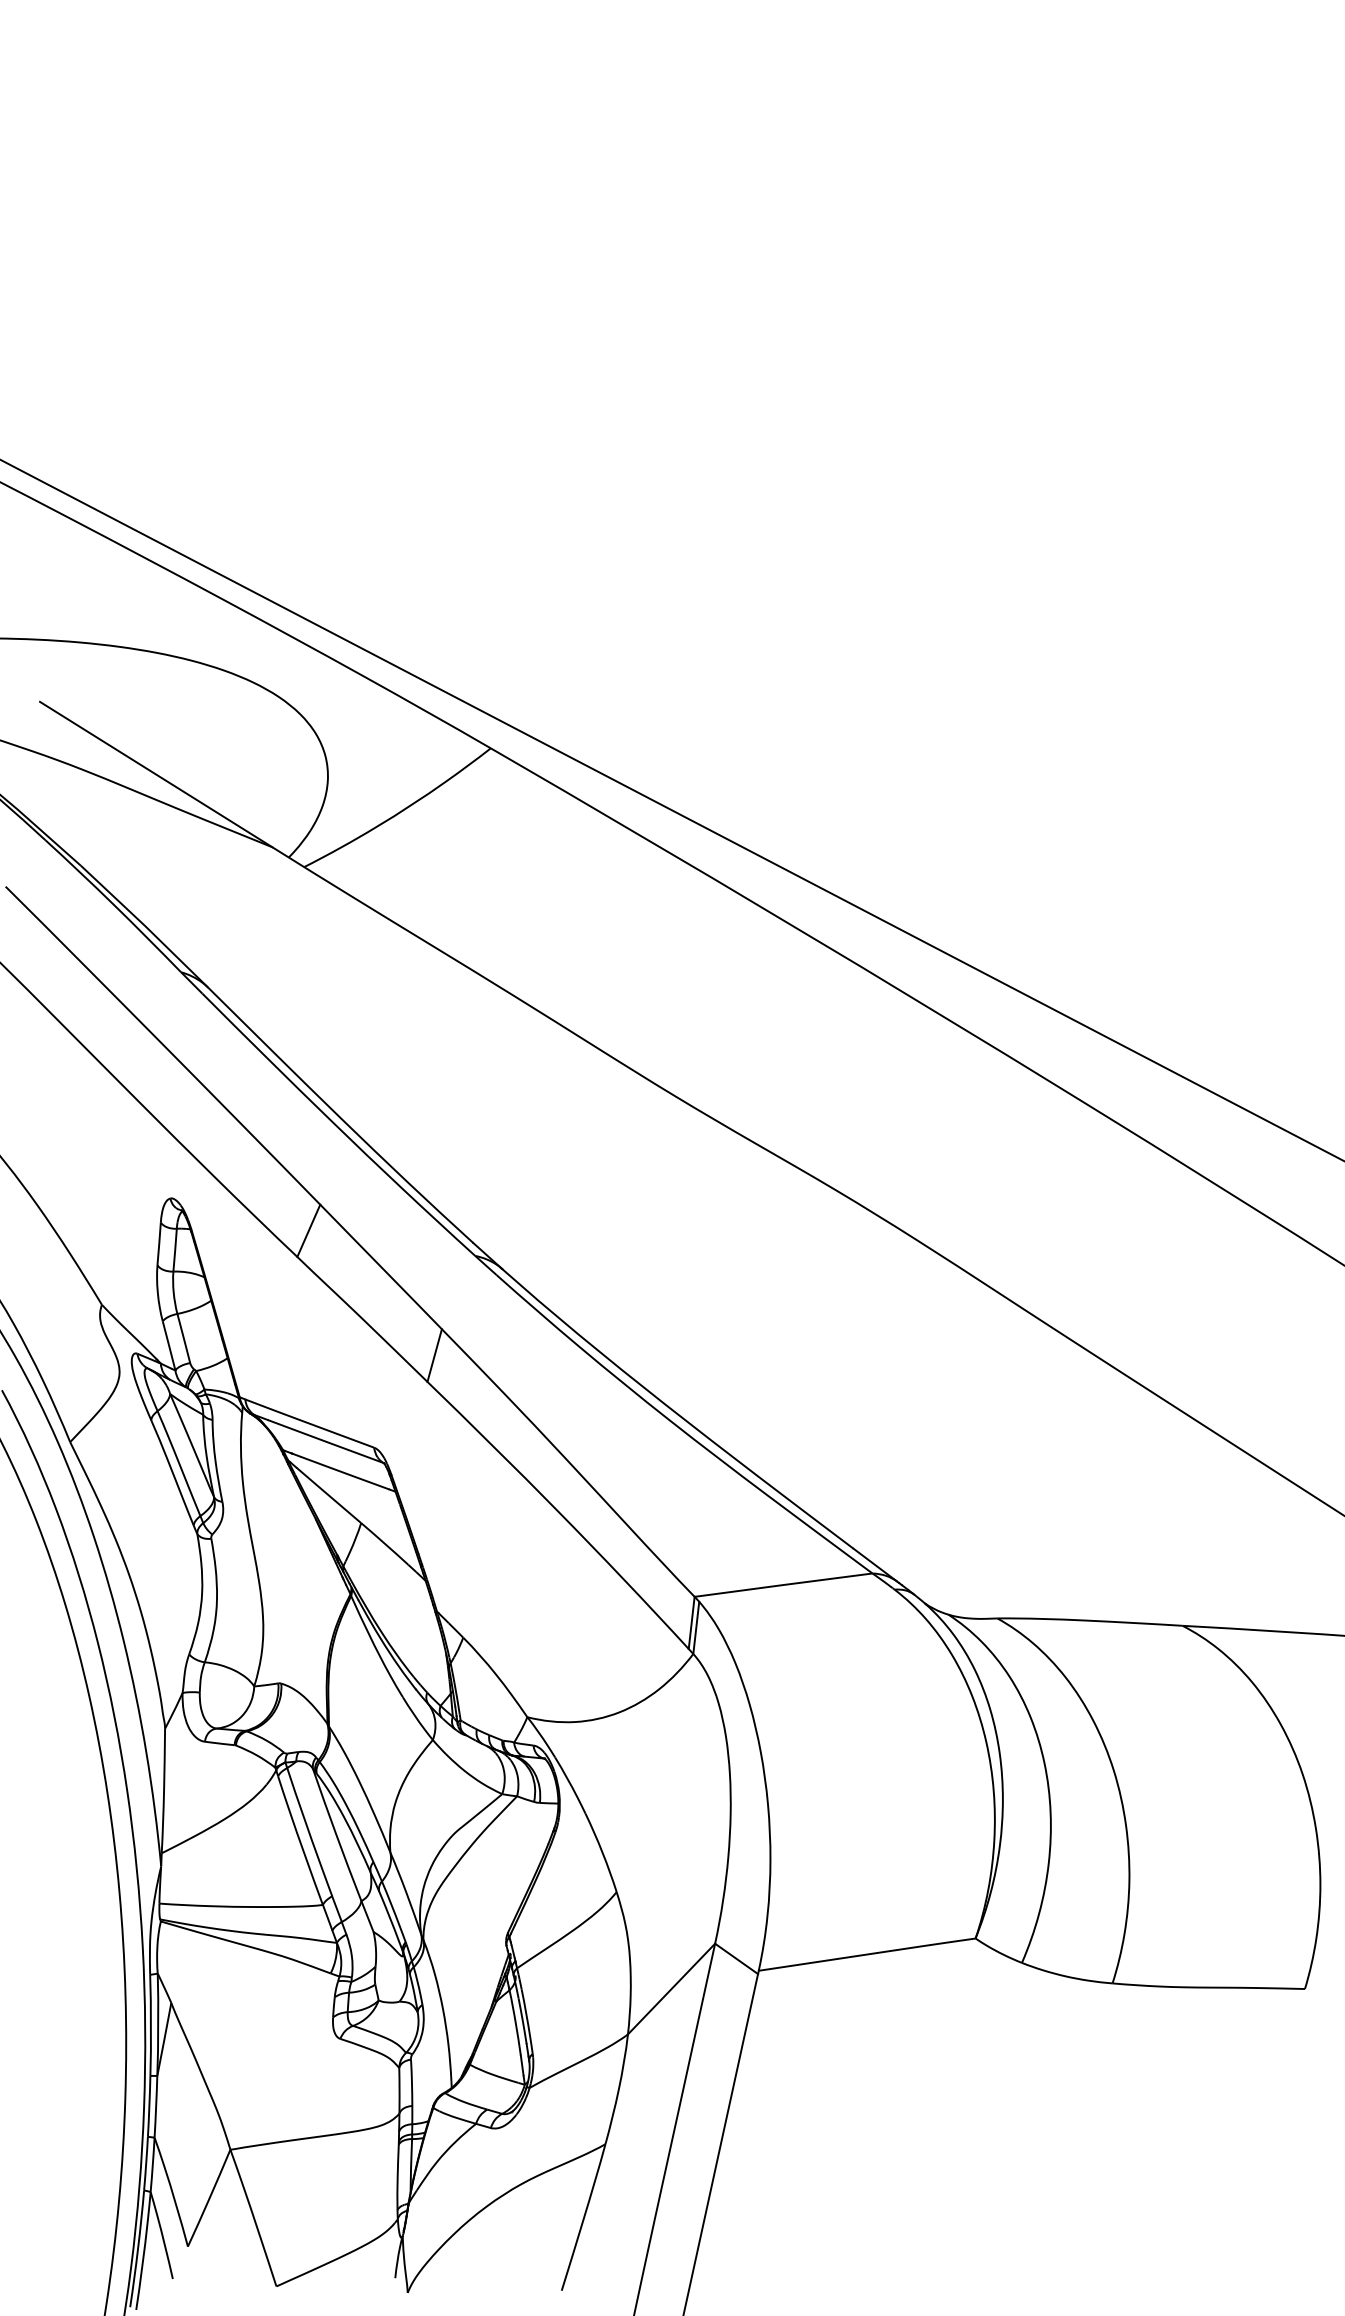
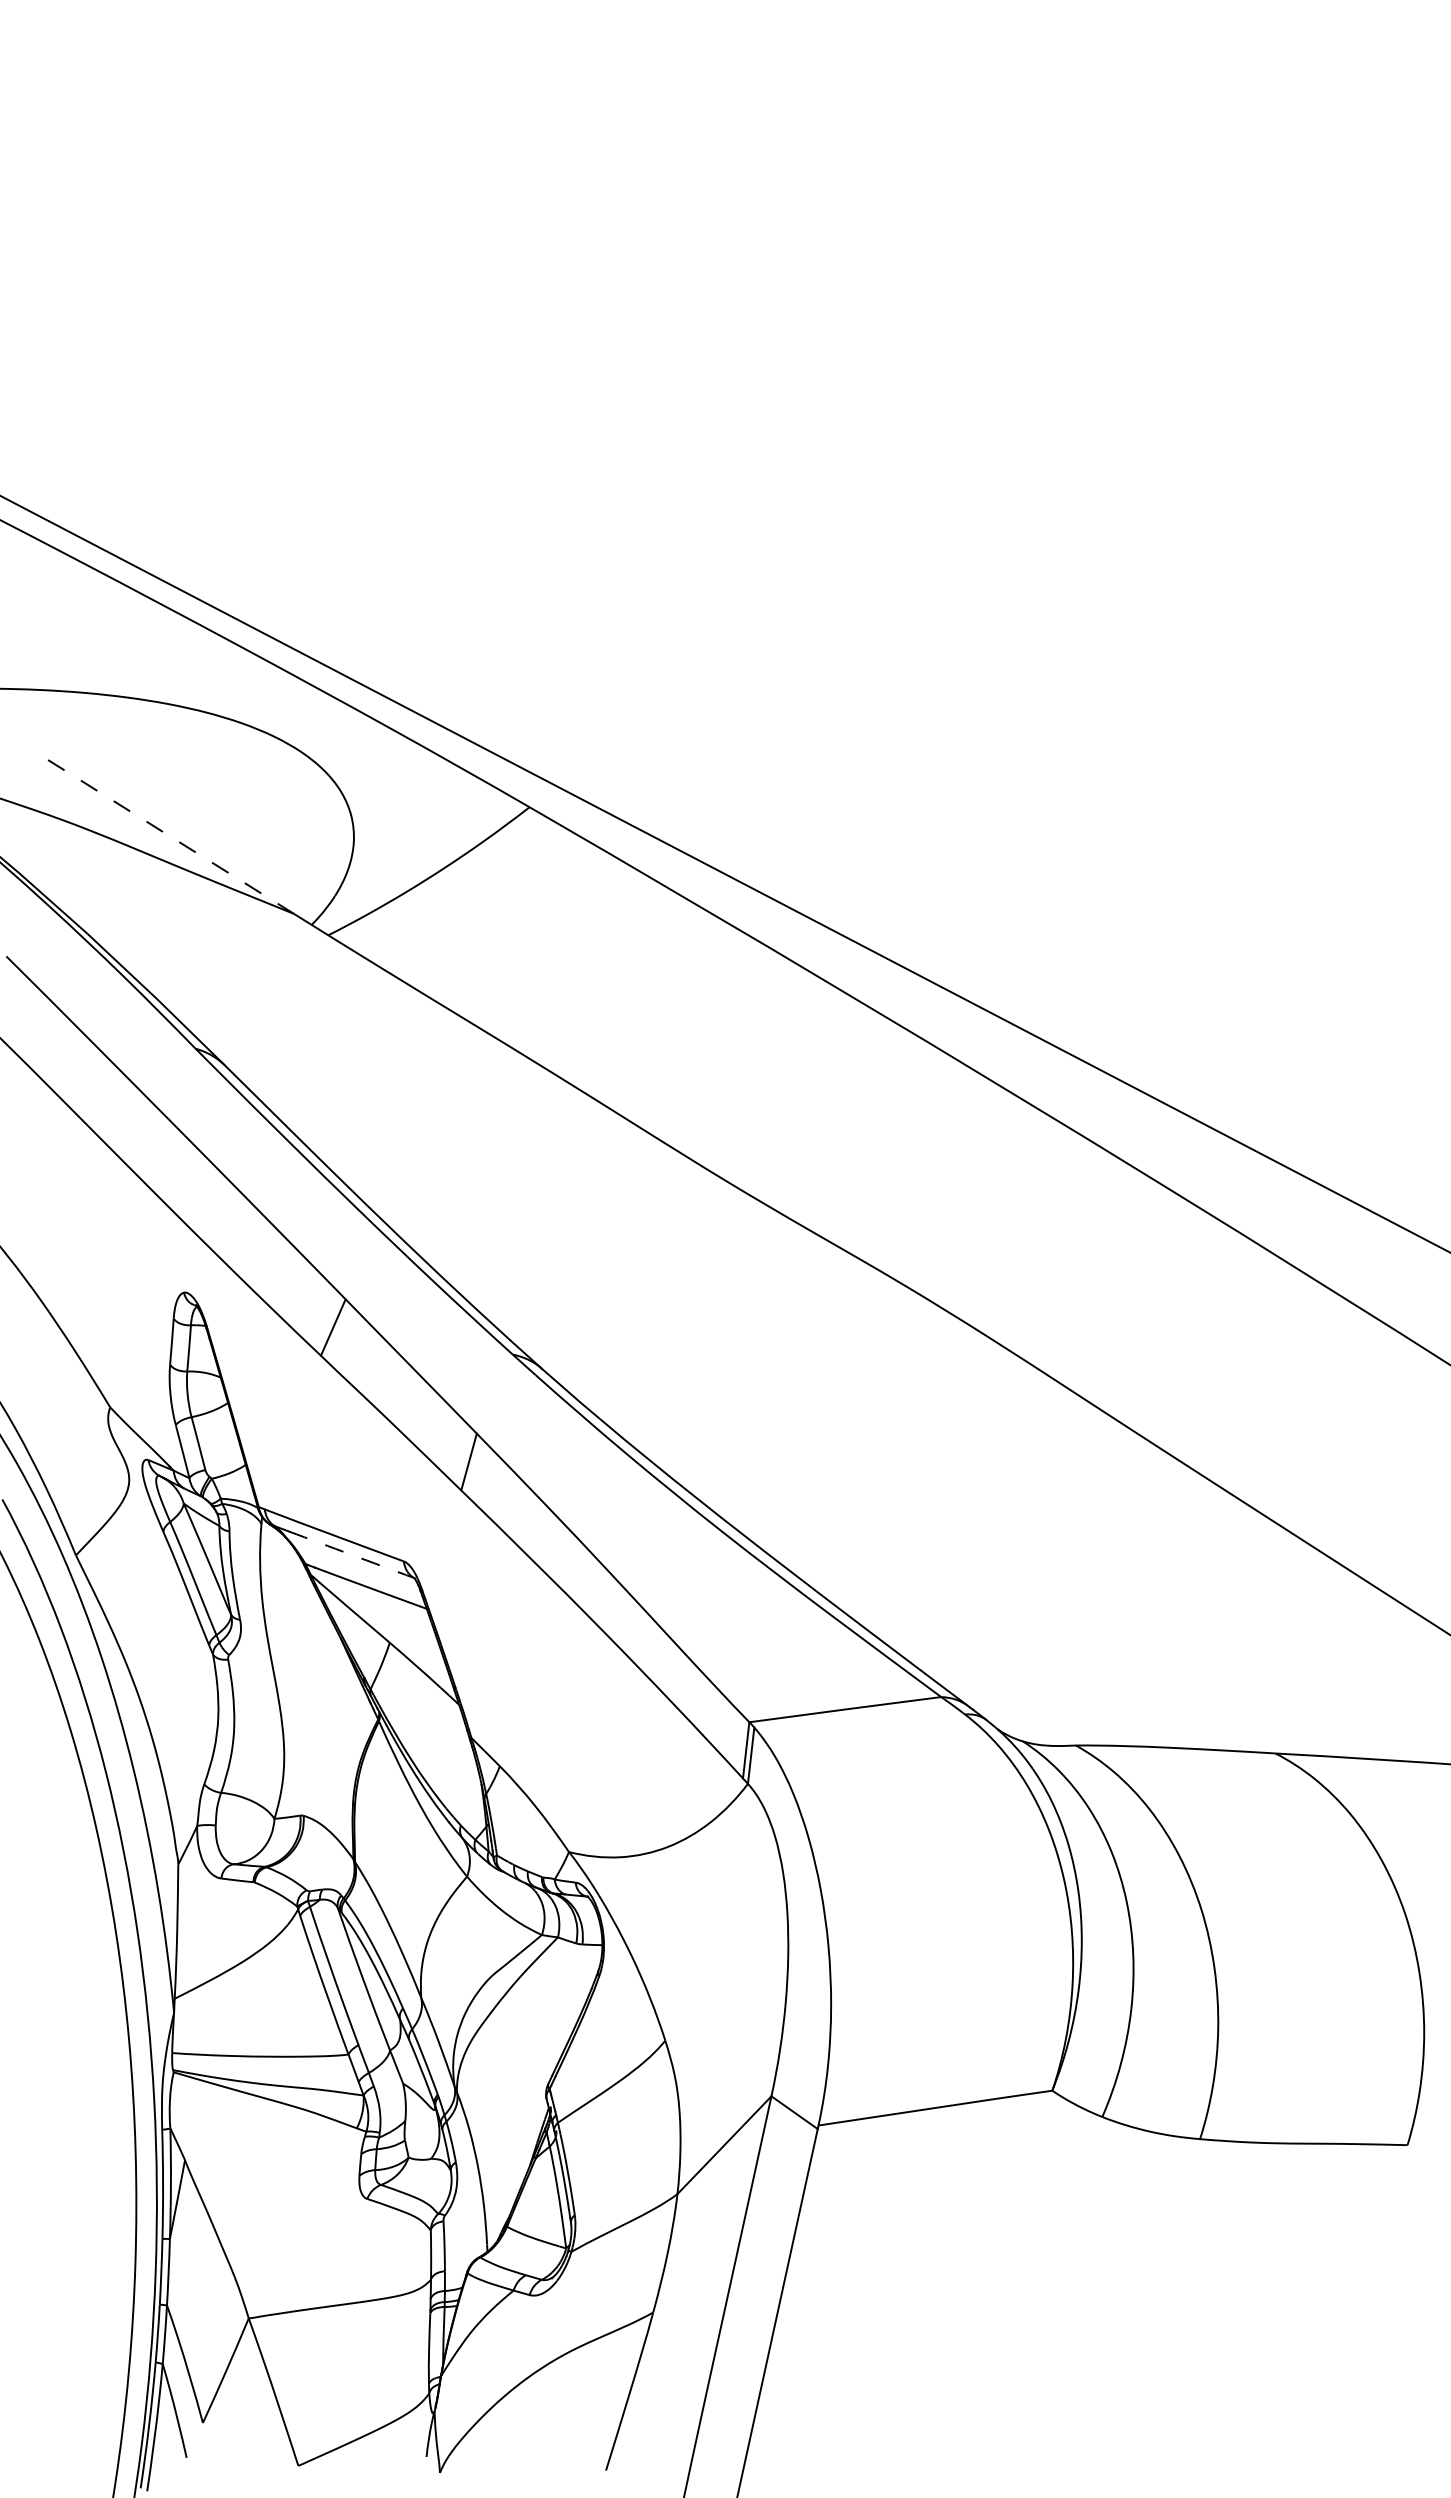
line: (155, 774) -> (168, 835), solid -> dashed
arc: (325, 1441) -> (351, 1554), solid -> dashed

